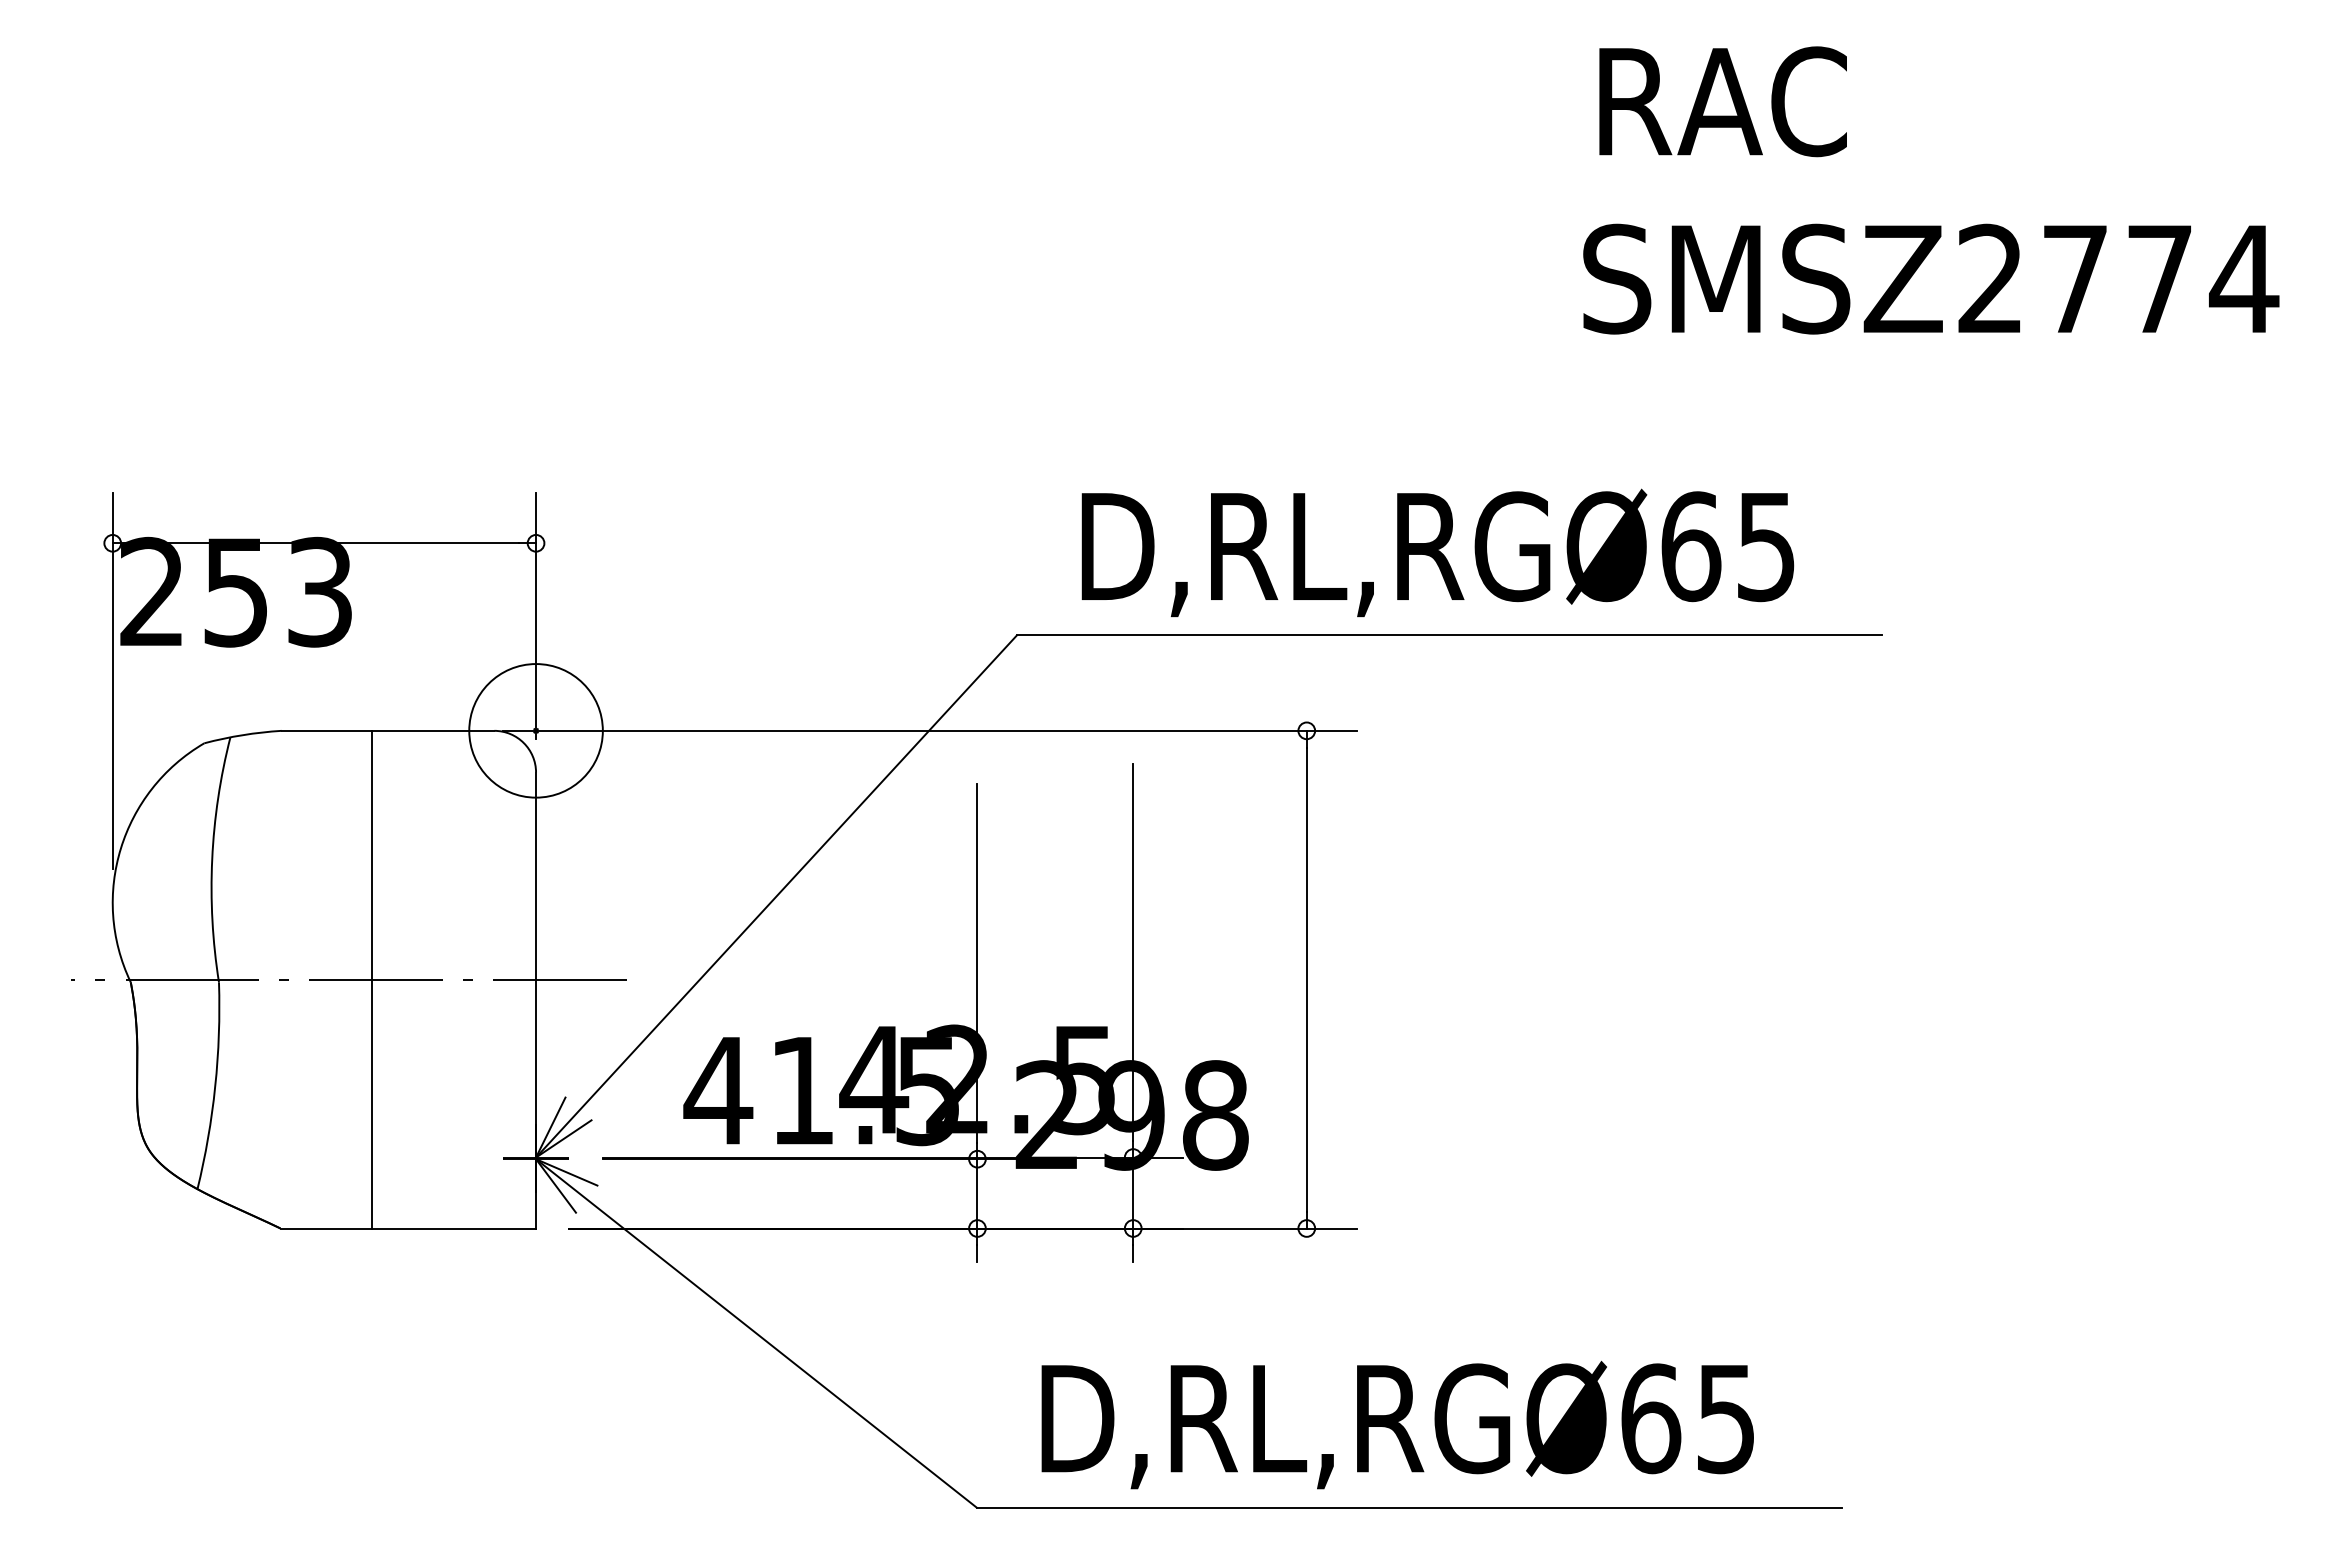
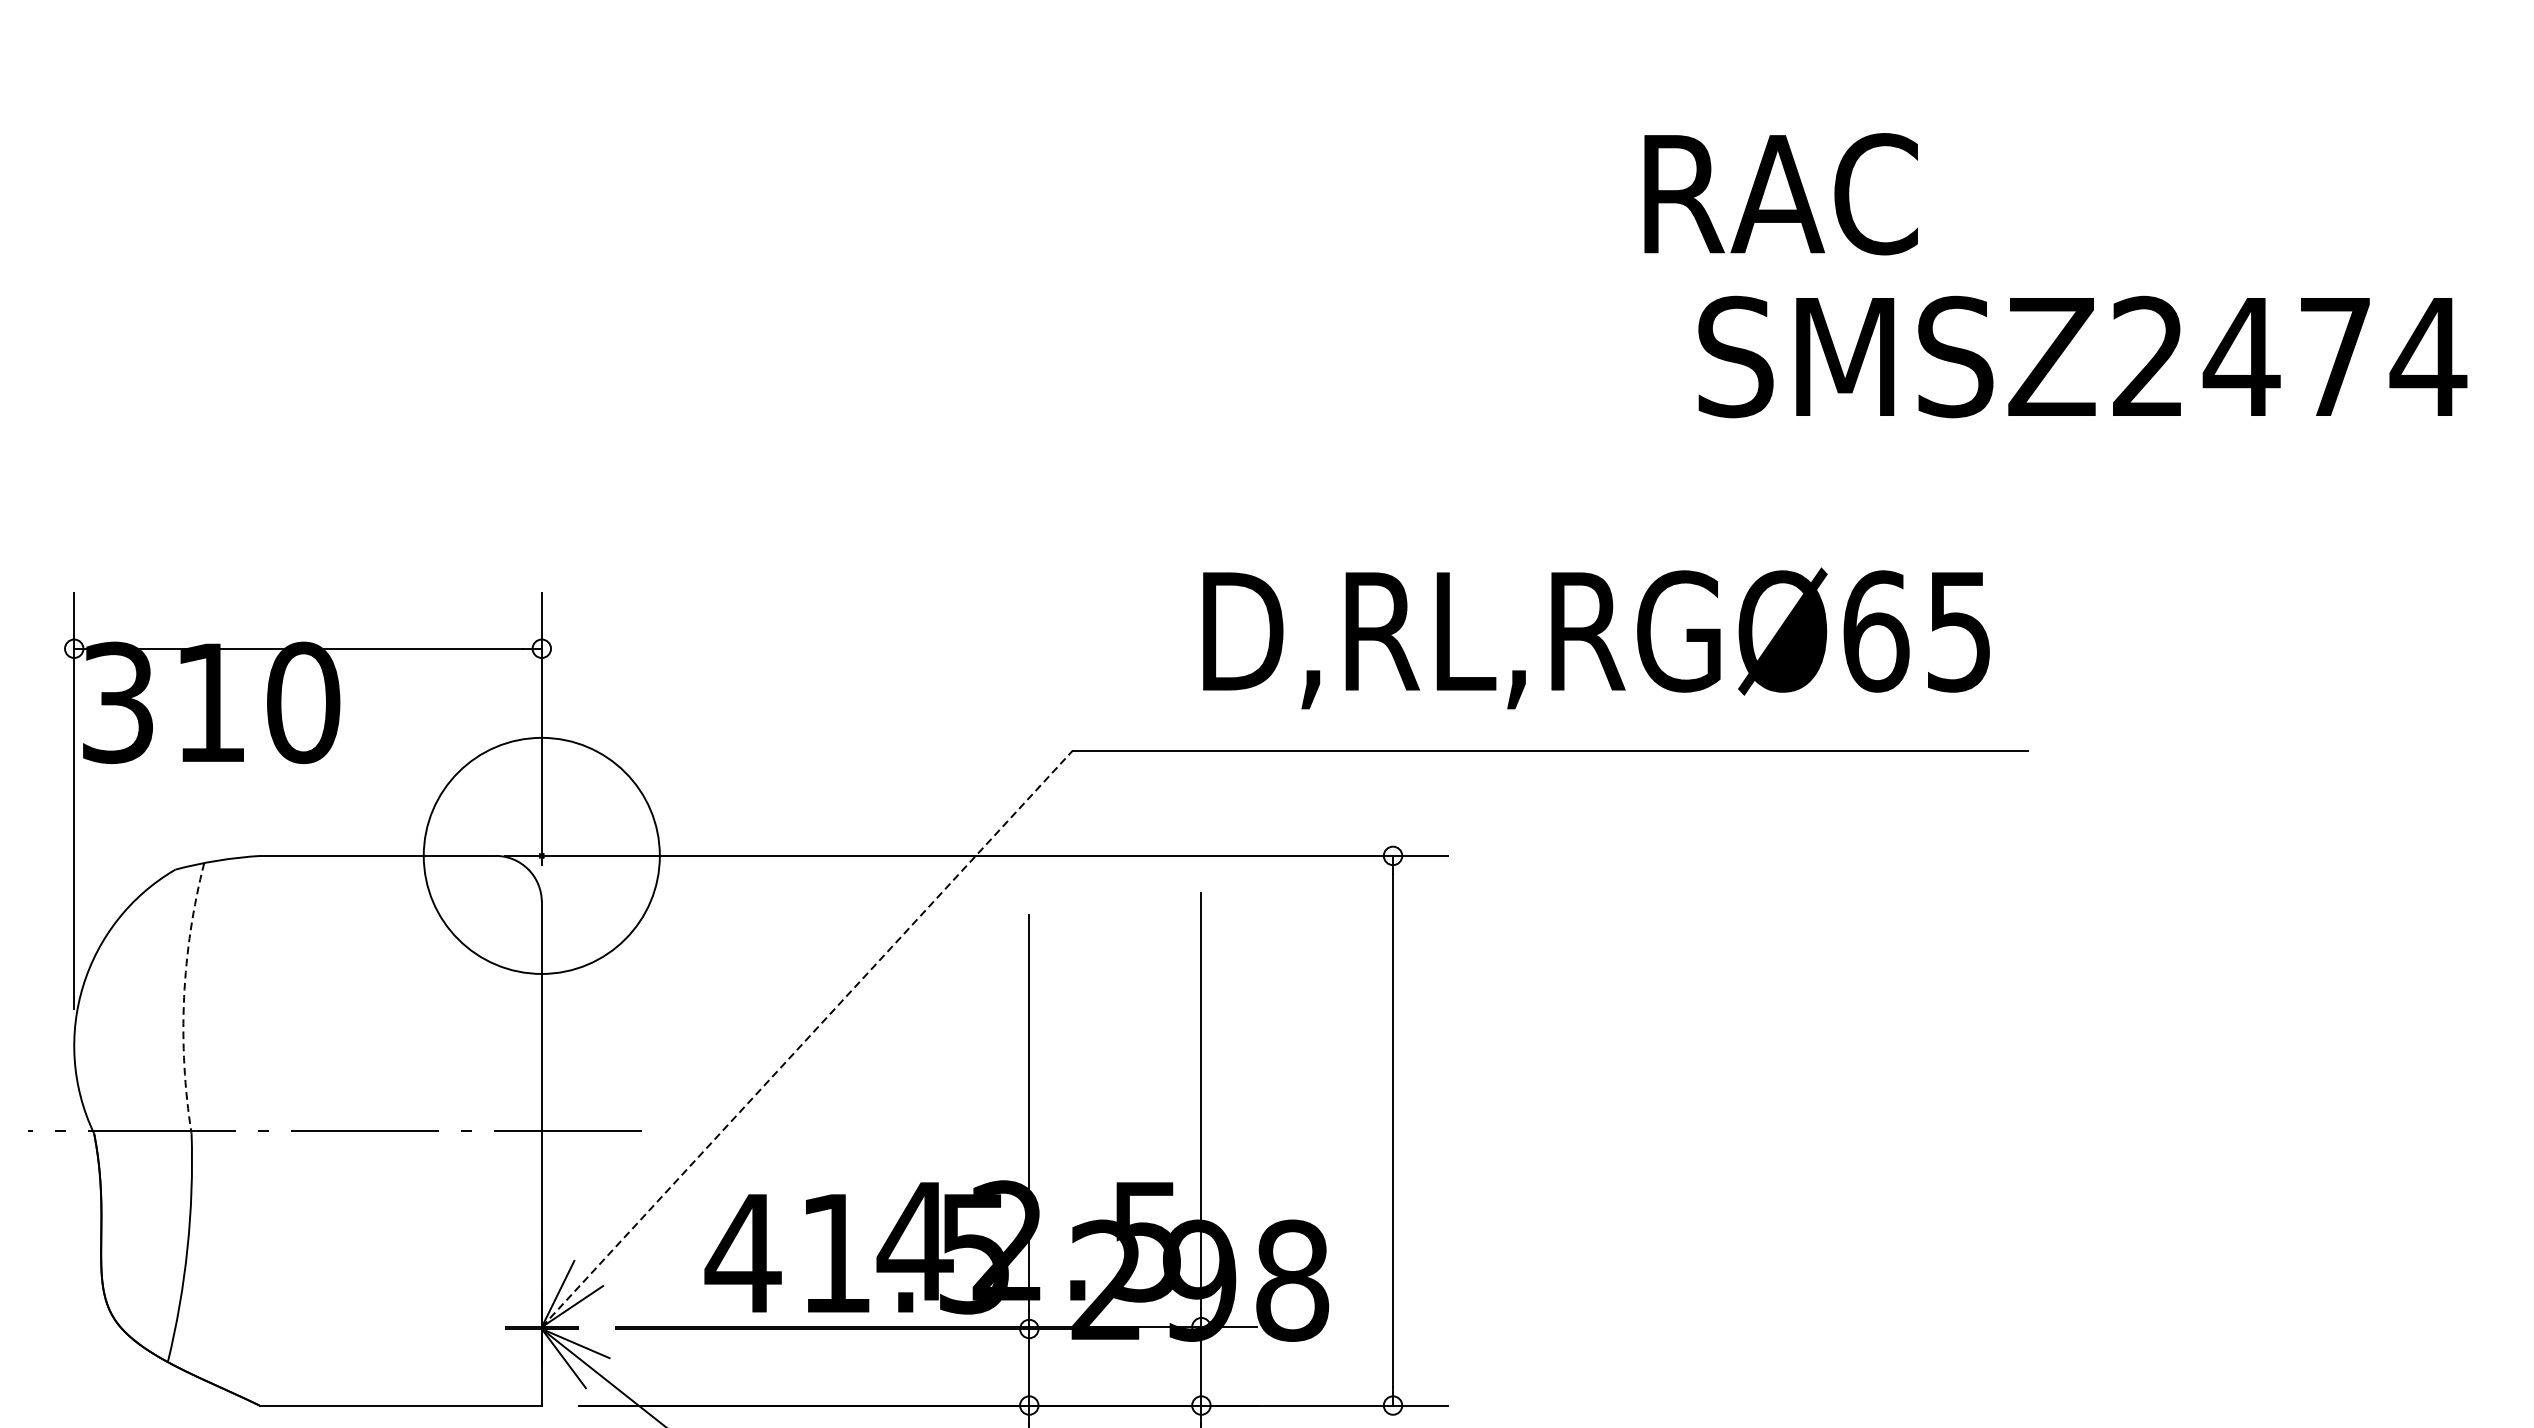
text: (1722, 101) -> (1780, 193), moved
text: (2074, 278) -> (2241, 356), SMSZ2774 -> SMSZ2474
text: (1437, 552) -> (1595, 637), moved
text: (236, 591) -> (210, 701), 253 -> 310
circle: (535, 730) -> (541, 855), size x1.6
arc: (212, 859) -> (184, 998), solid -> dashed
line: (776, 896) -> (807, 1038), solid -> dashed
line: (372, 979) -> (361, 1130), removed

